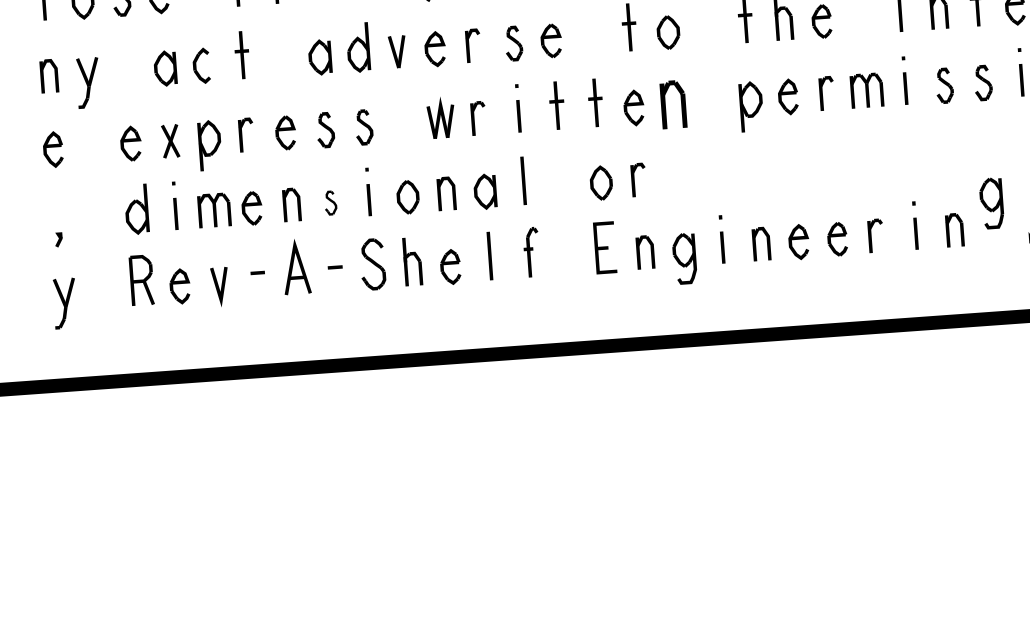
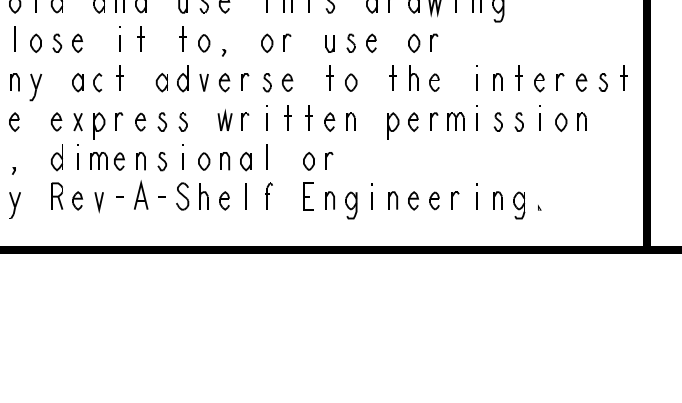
part: (672, 104) -> (350, 121), size x0.71
part: (329, 202) -> (161, 161), size x1.43
part: (992, 203) -> (519, 205), moved

